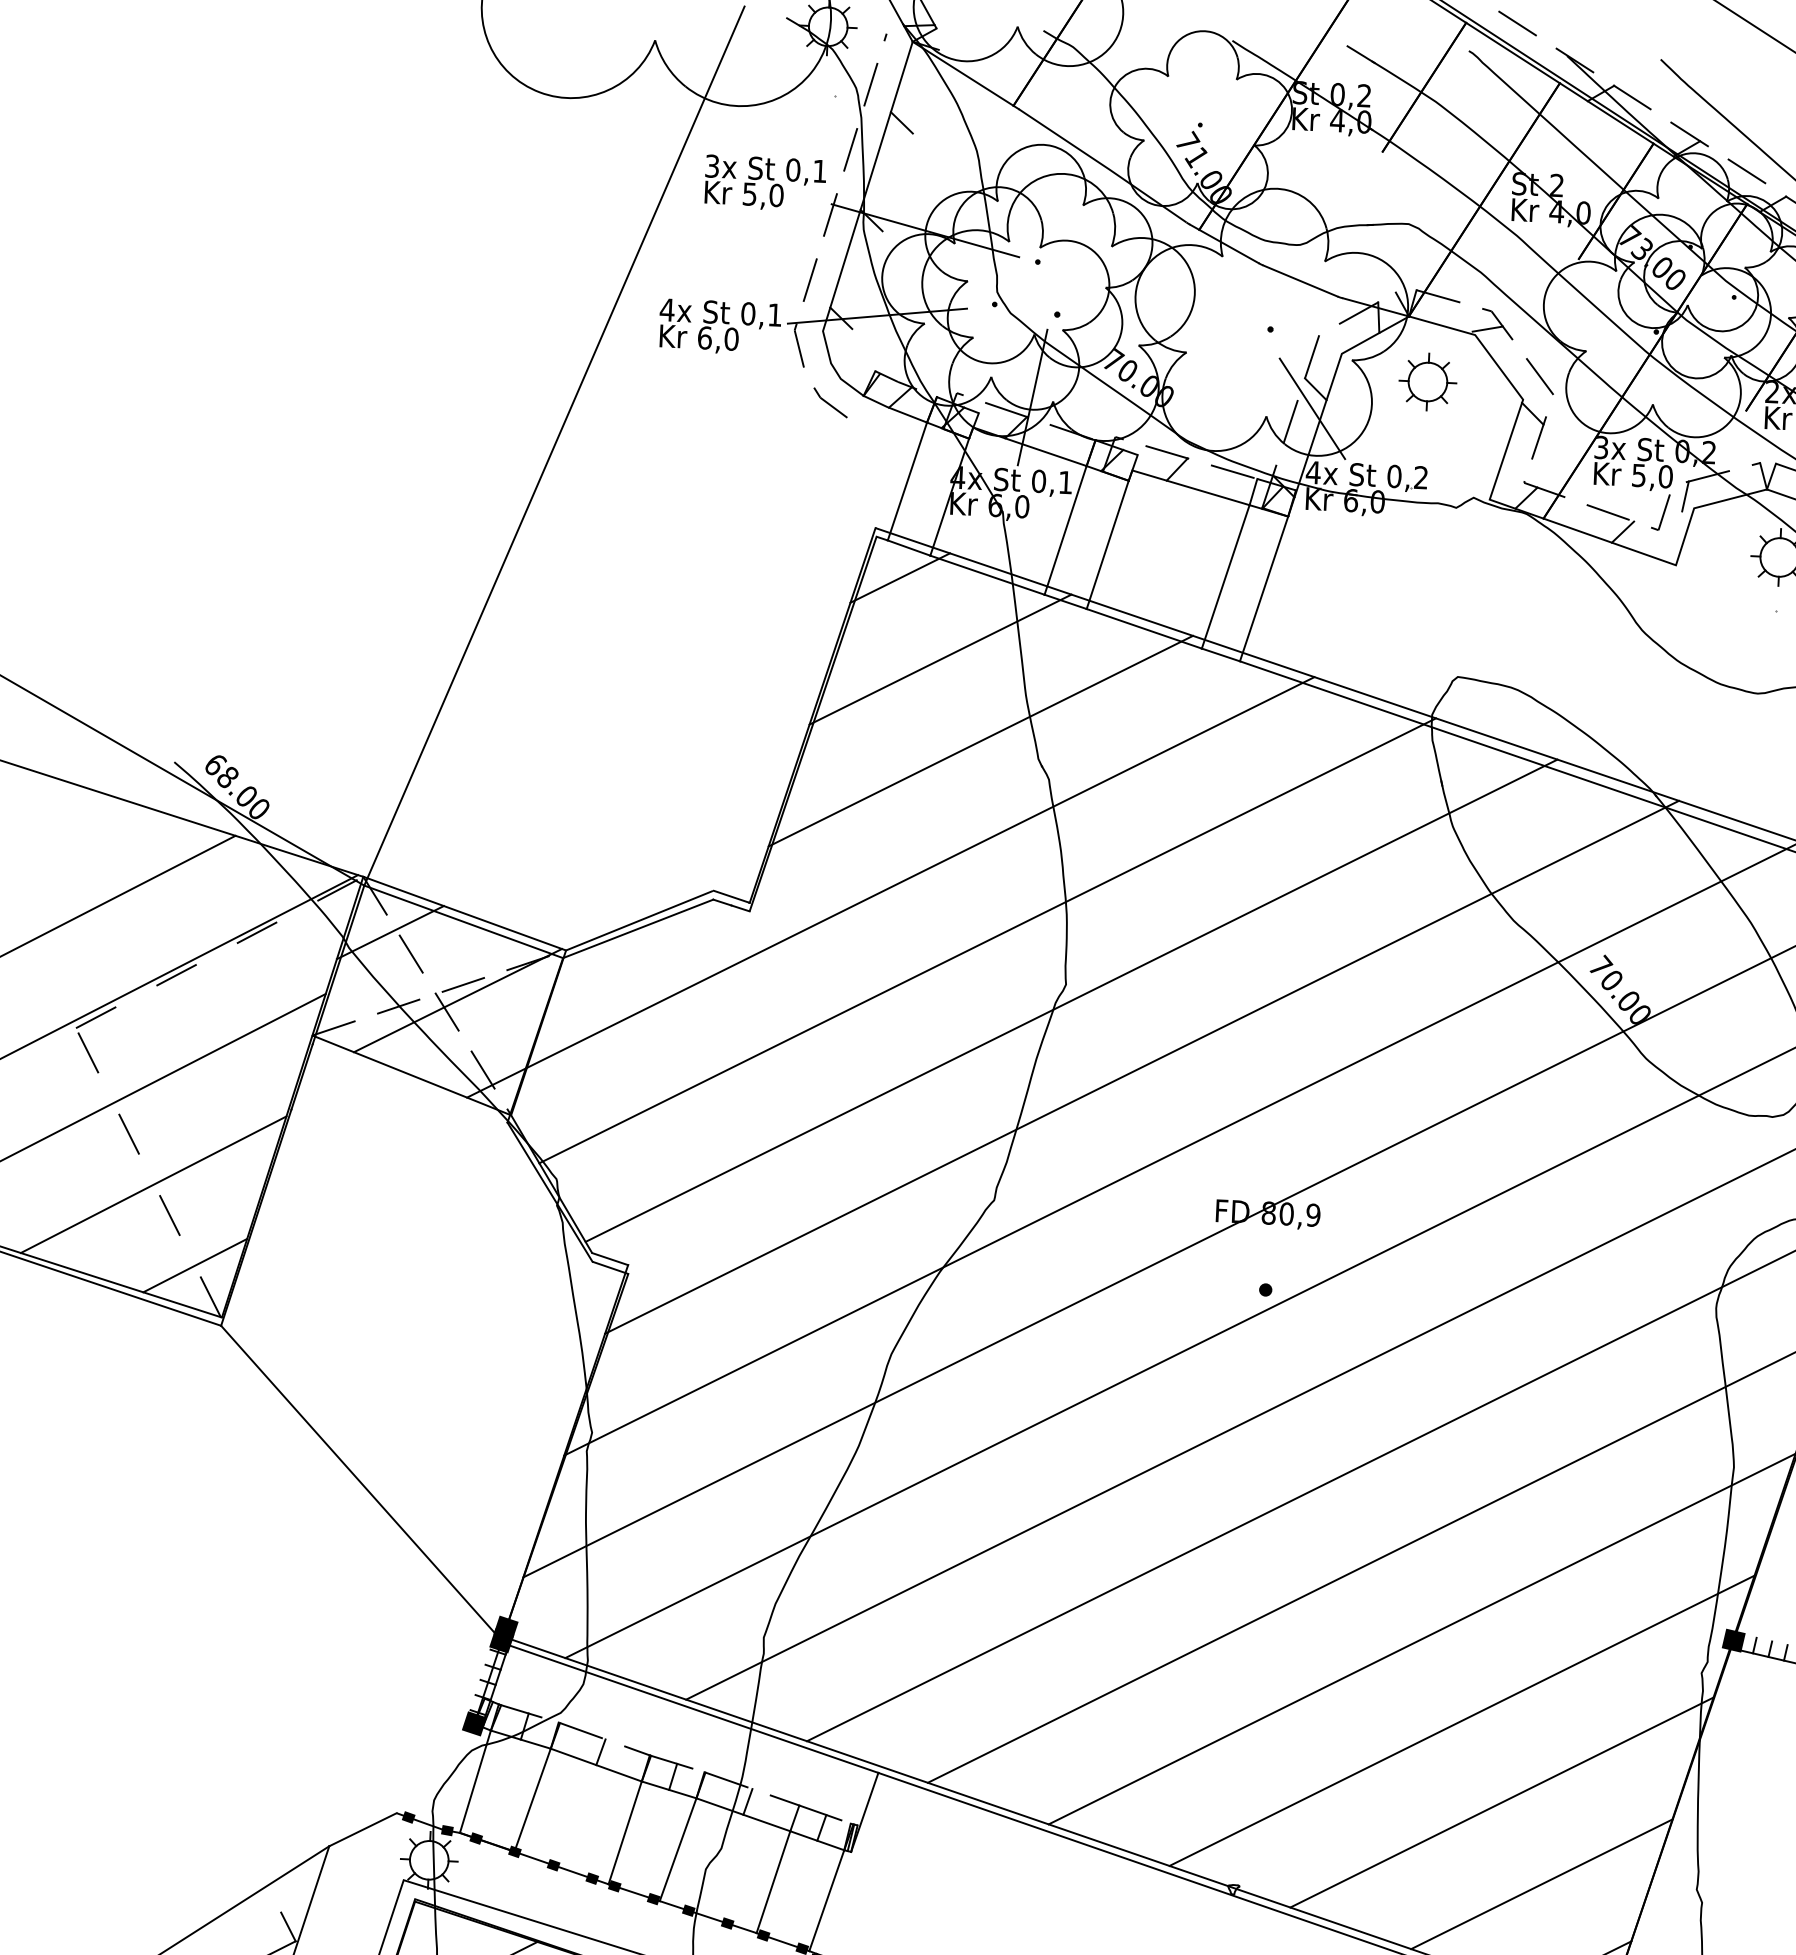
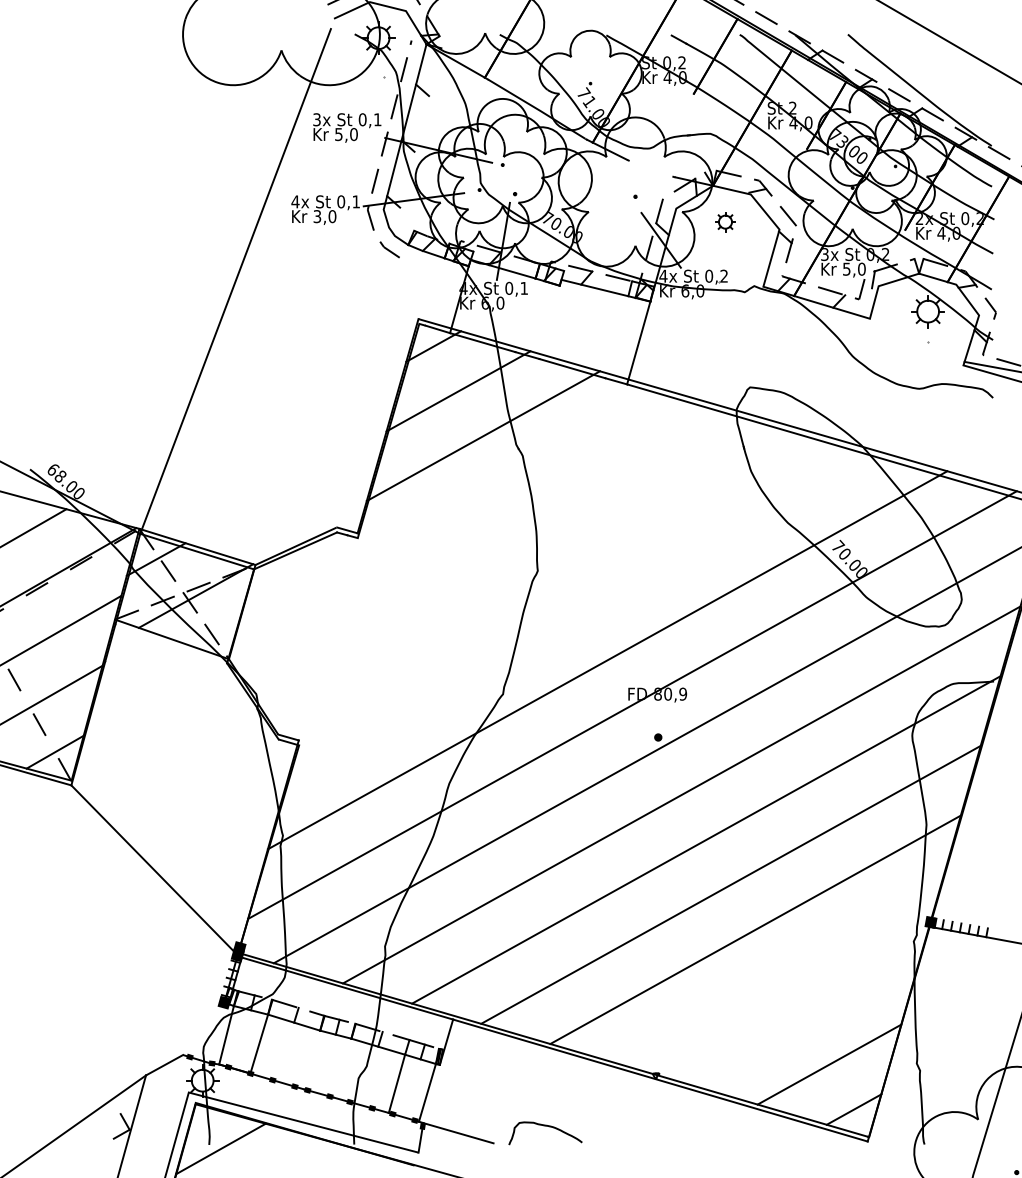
line: (1299, 280) -> (650, 168), removed
text: (705, 337) -> (317, 216), 6,0 -> 3,0
part: (1428, 380) -> (725, 221), size x0.6
line: (906, 480) -> (434, 291), removed
line: (1065, 530) -> (525, 315), removed
line: (1107, 545) -> (549, 322), removed
line: (1225, 577) -> (616, 337), removed
line: (890, 886) -> (436, 520), removed
line: (987, 941) -> (492, 548), removed
line: (1071, 1000) -> (541, 579), removed
line: (1141, 1067) -> (582, 615), removed
line: (1460, 1720) -> (779, 974), removed
line: (1501, 1802) -> (804, 1019), removed
line: (625, 1831) -> (312, 1059), removed
line: (678, 1848) -> (342, 1067), removed

